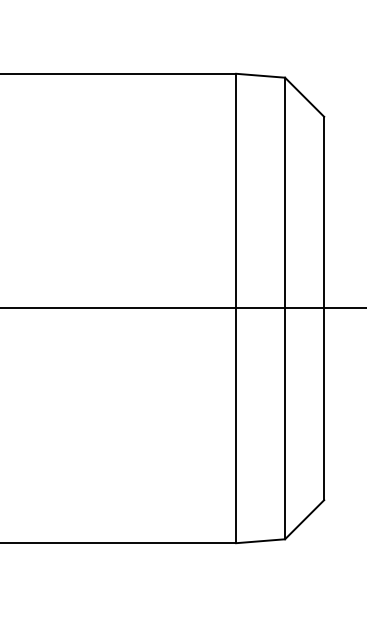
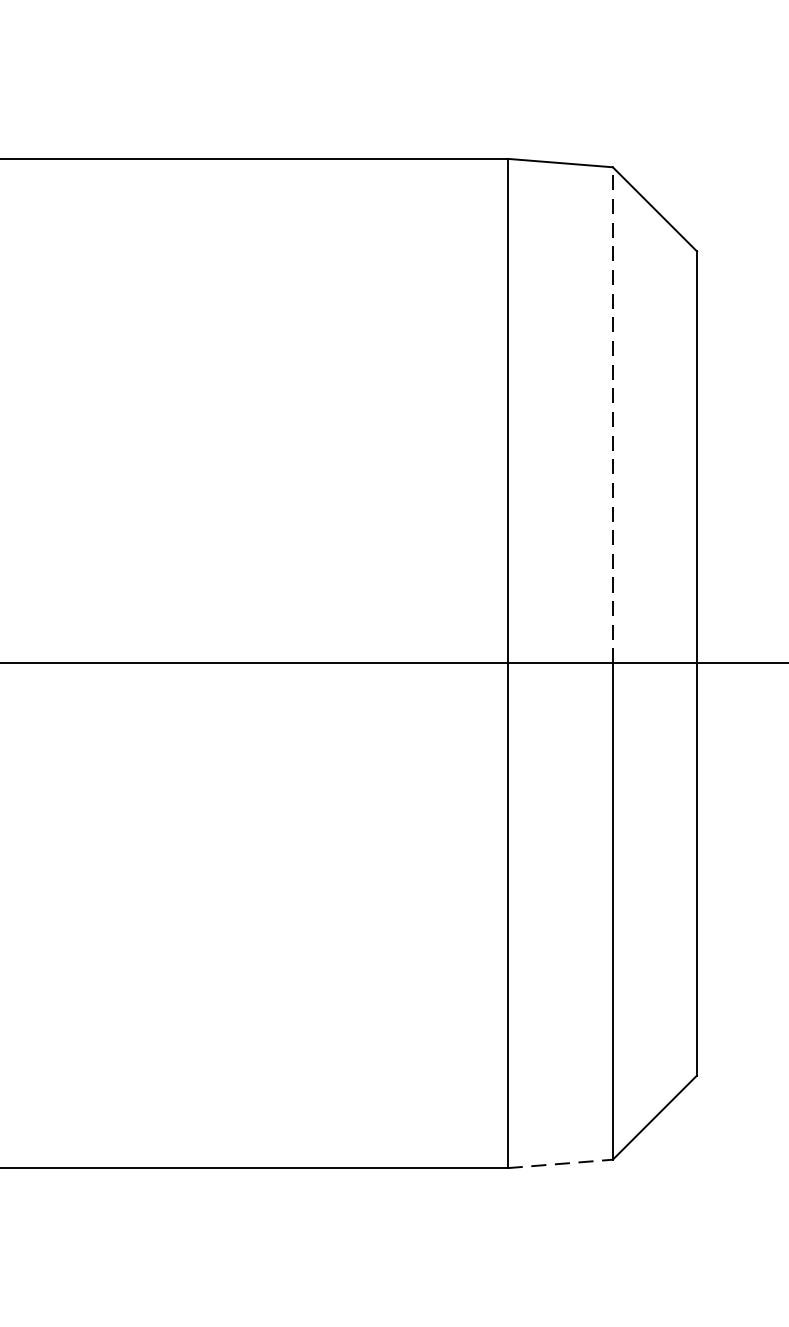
line: (285, 192) -> (613, 414), solid -> dashed
line: (260, 541) -> (560, 1164), solid -> dashed

